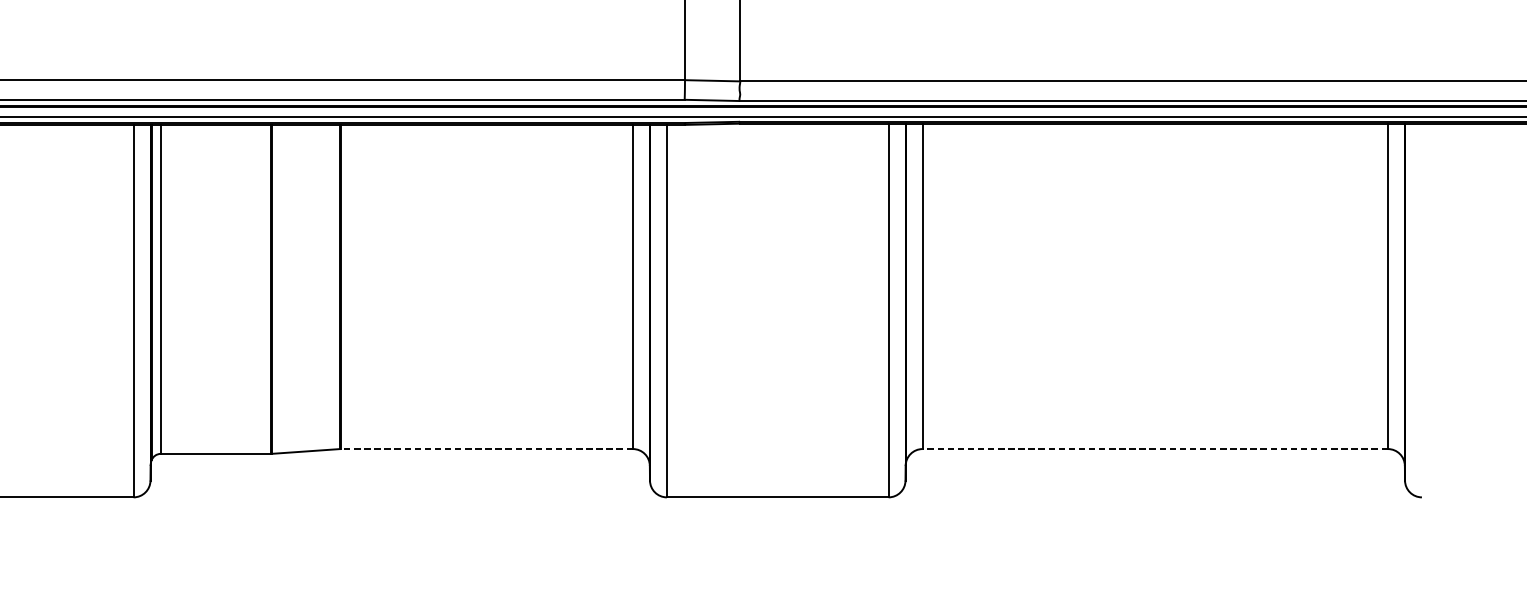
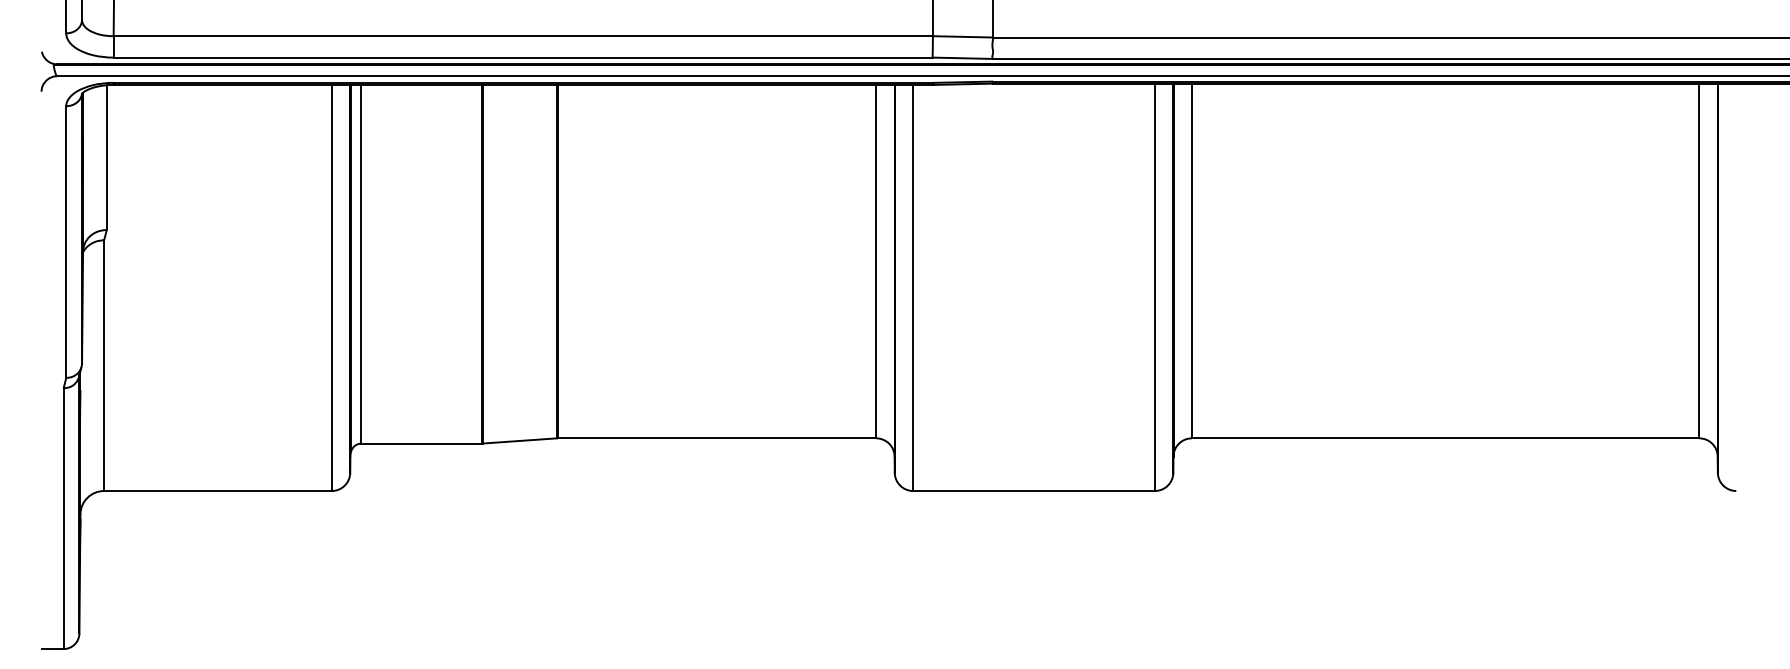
line: (486, 449) -> (716, 438), dashed -> solid
line: (1155, 449) -> (1445, 438), dashed -> solid

